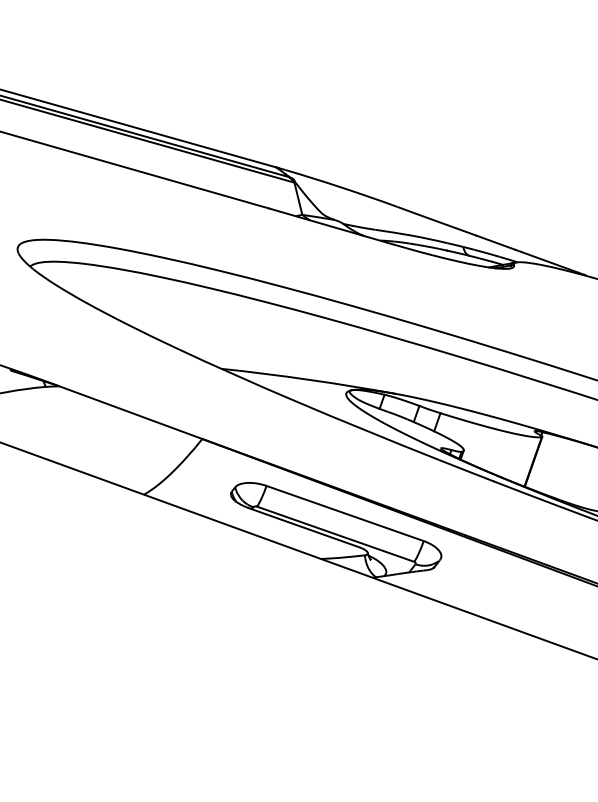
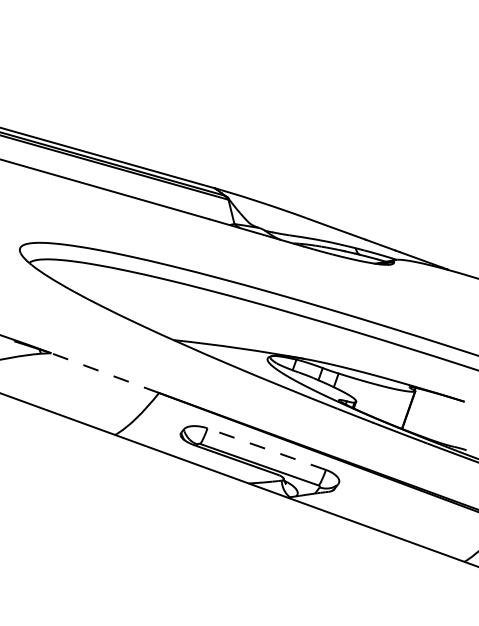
line: (129, 411) -> (104, 372), solid -> dashed
line: (344, 513) -> (266, 449), solid -> dashed

